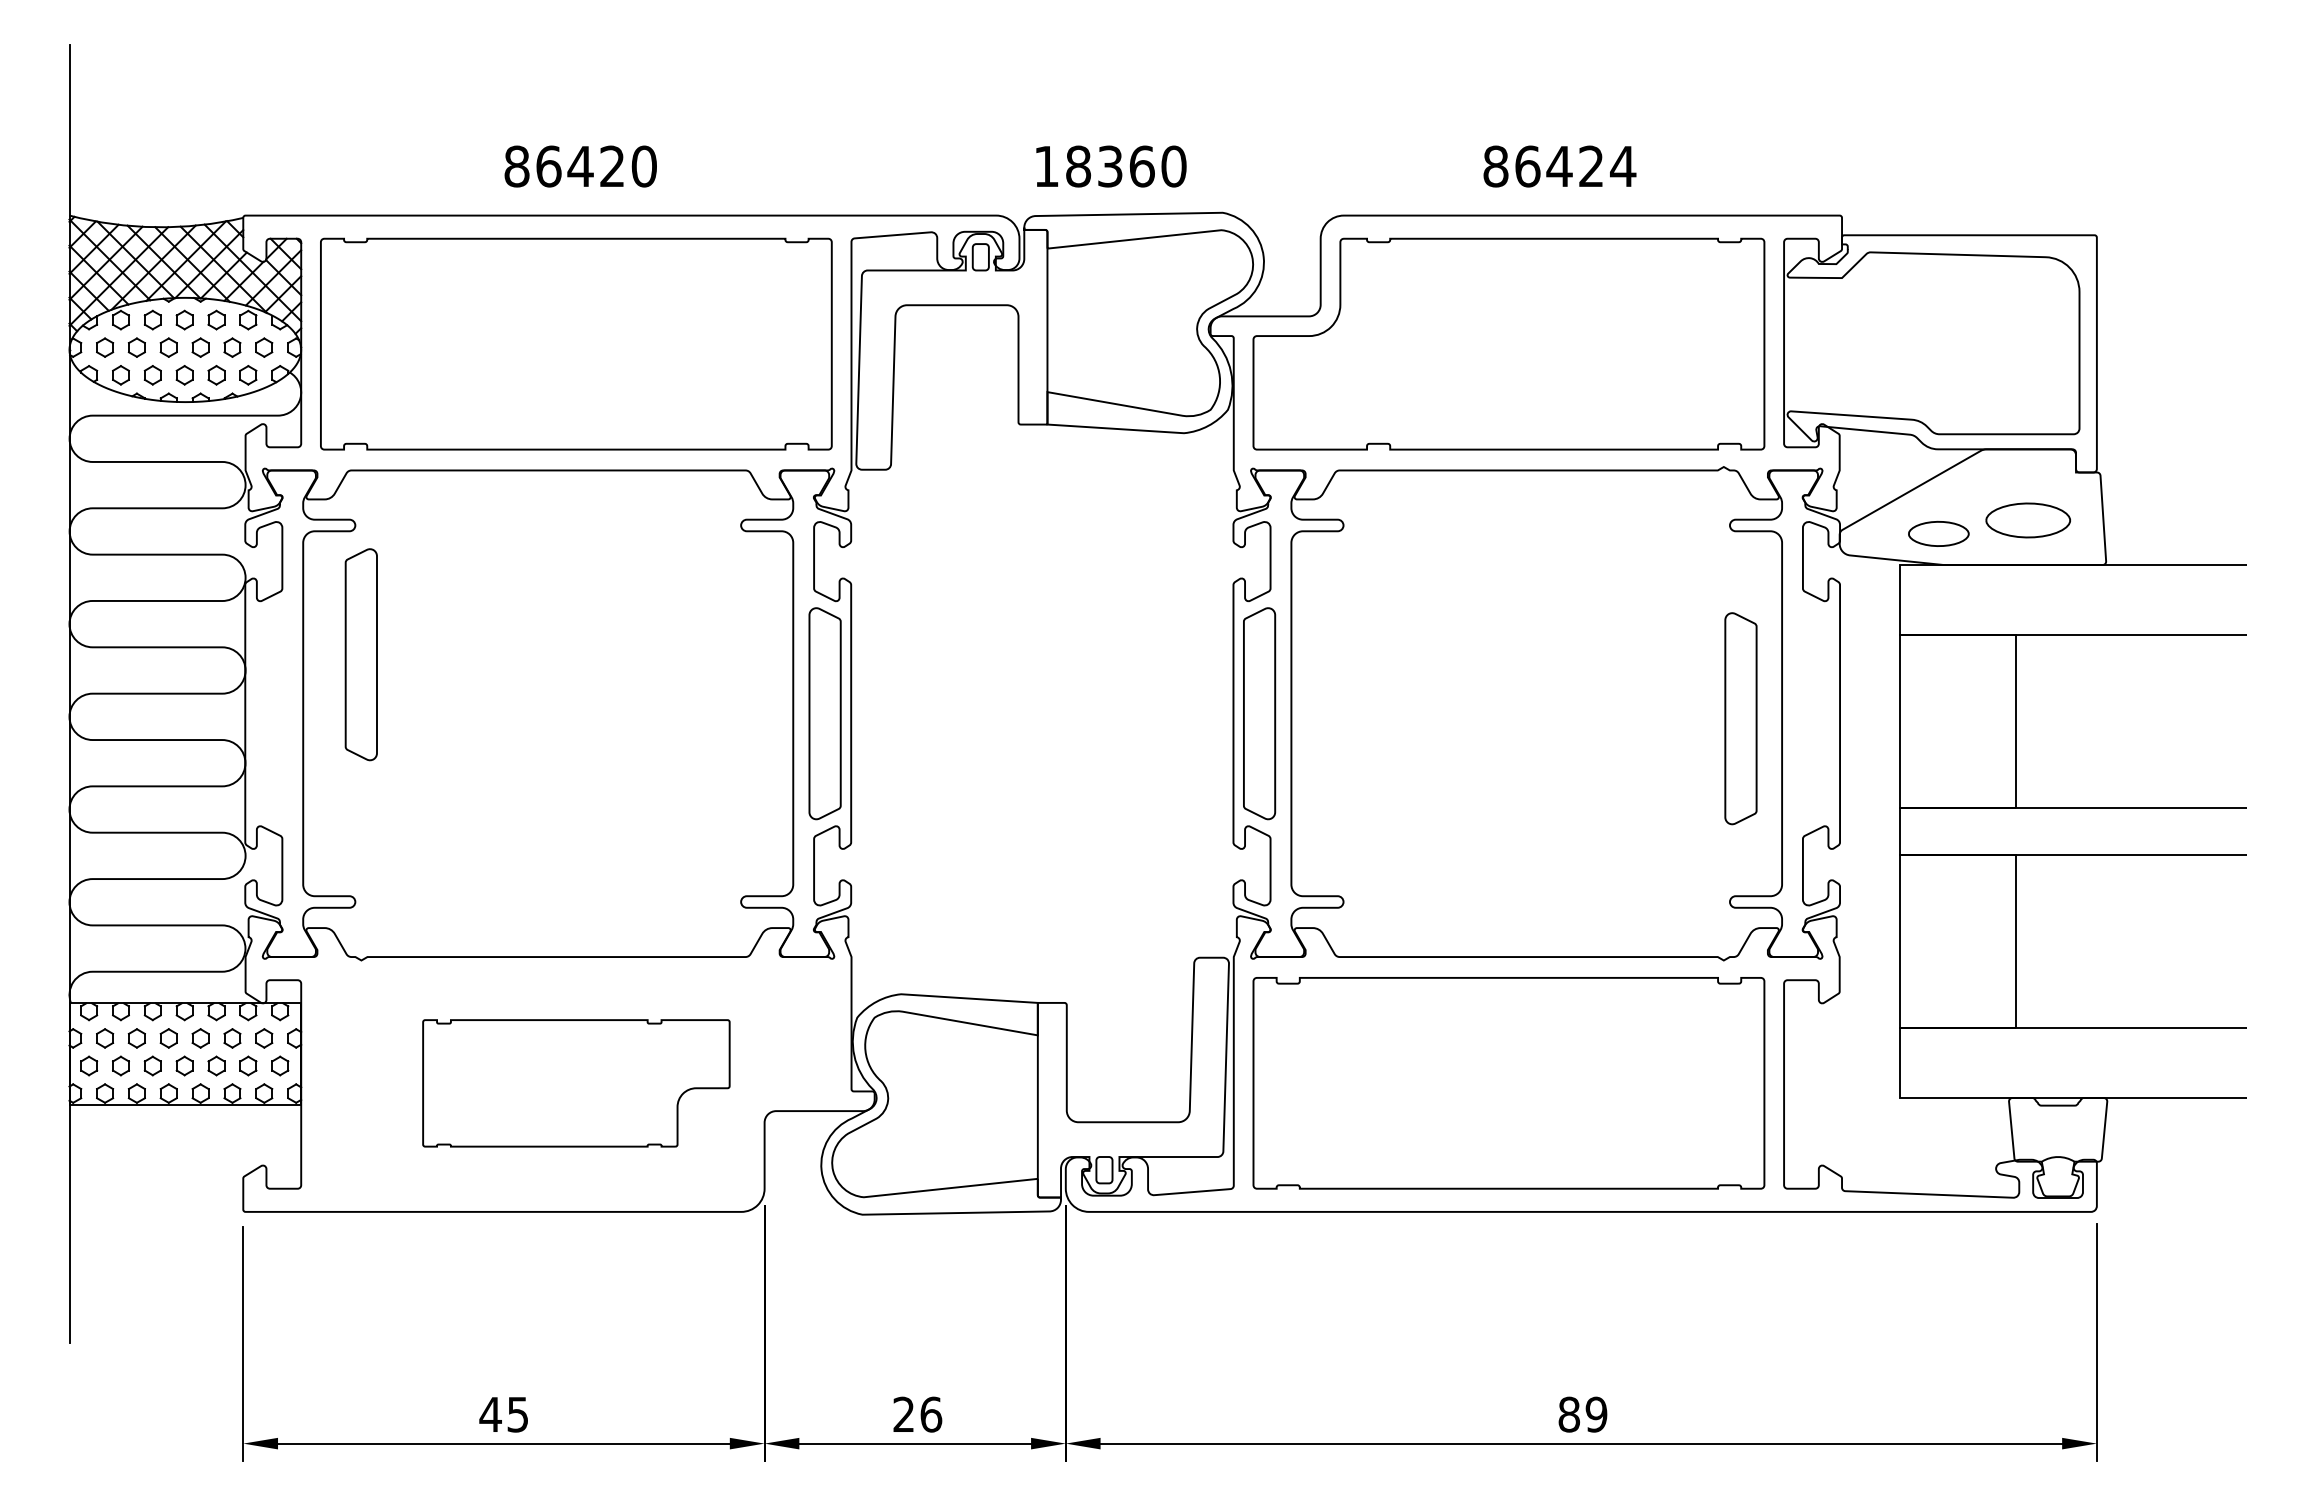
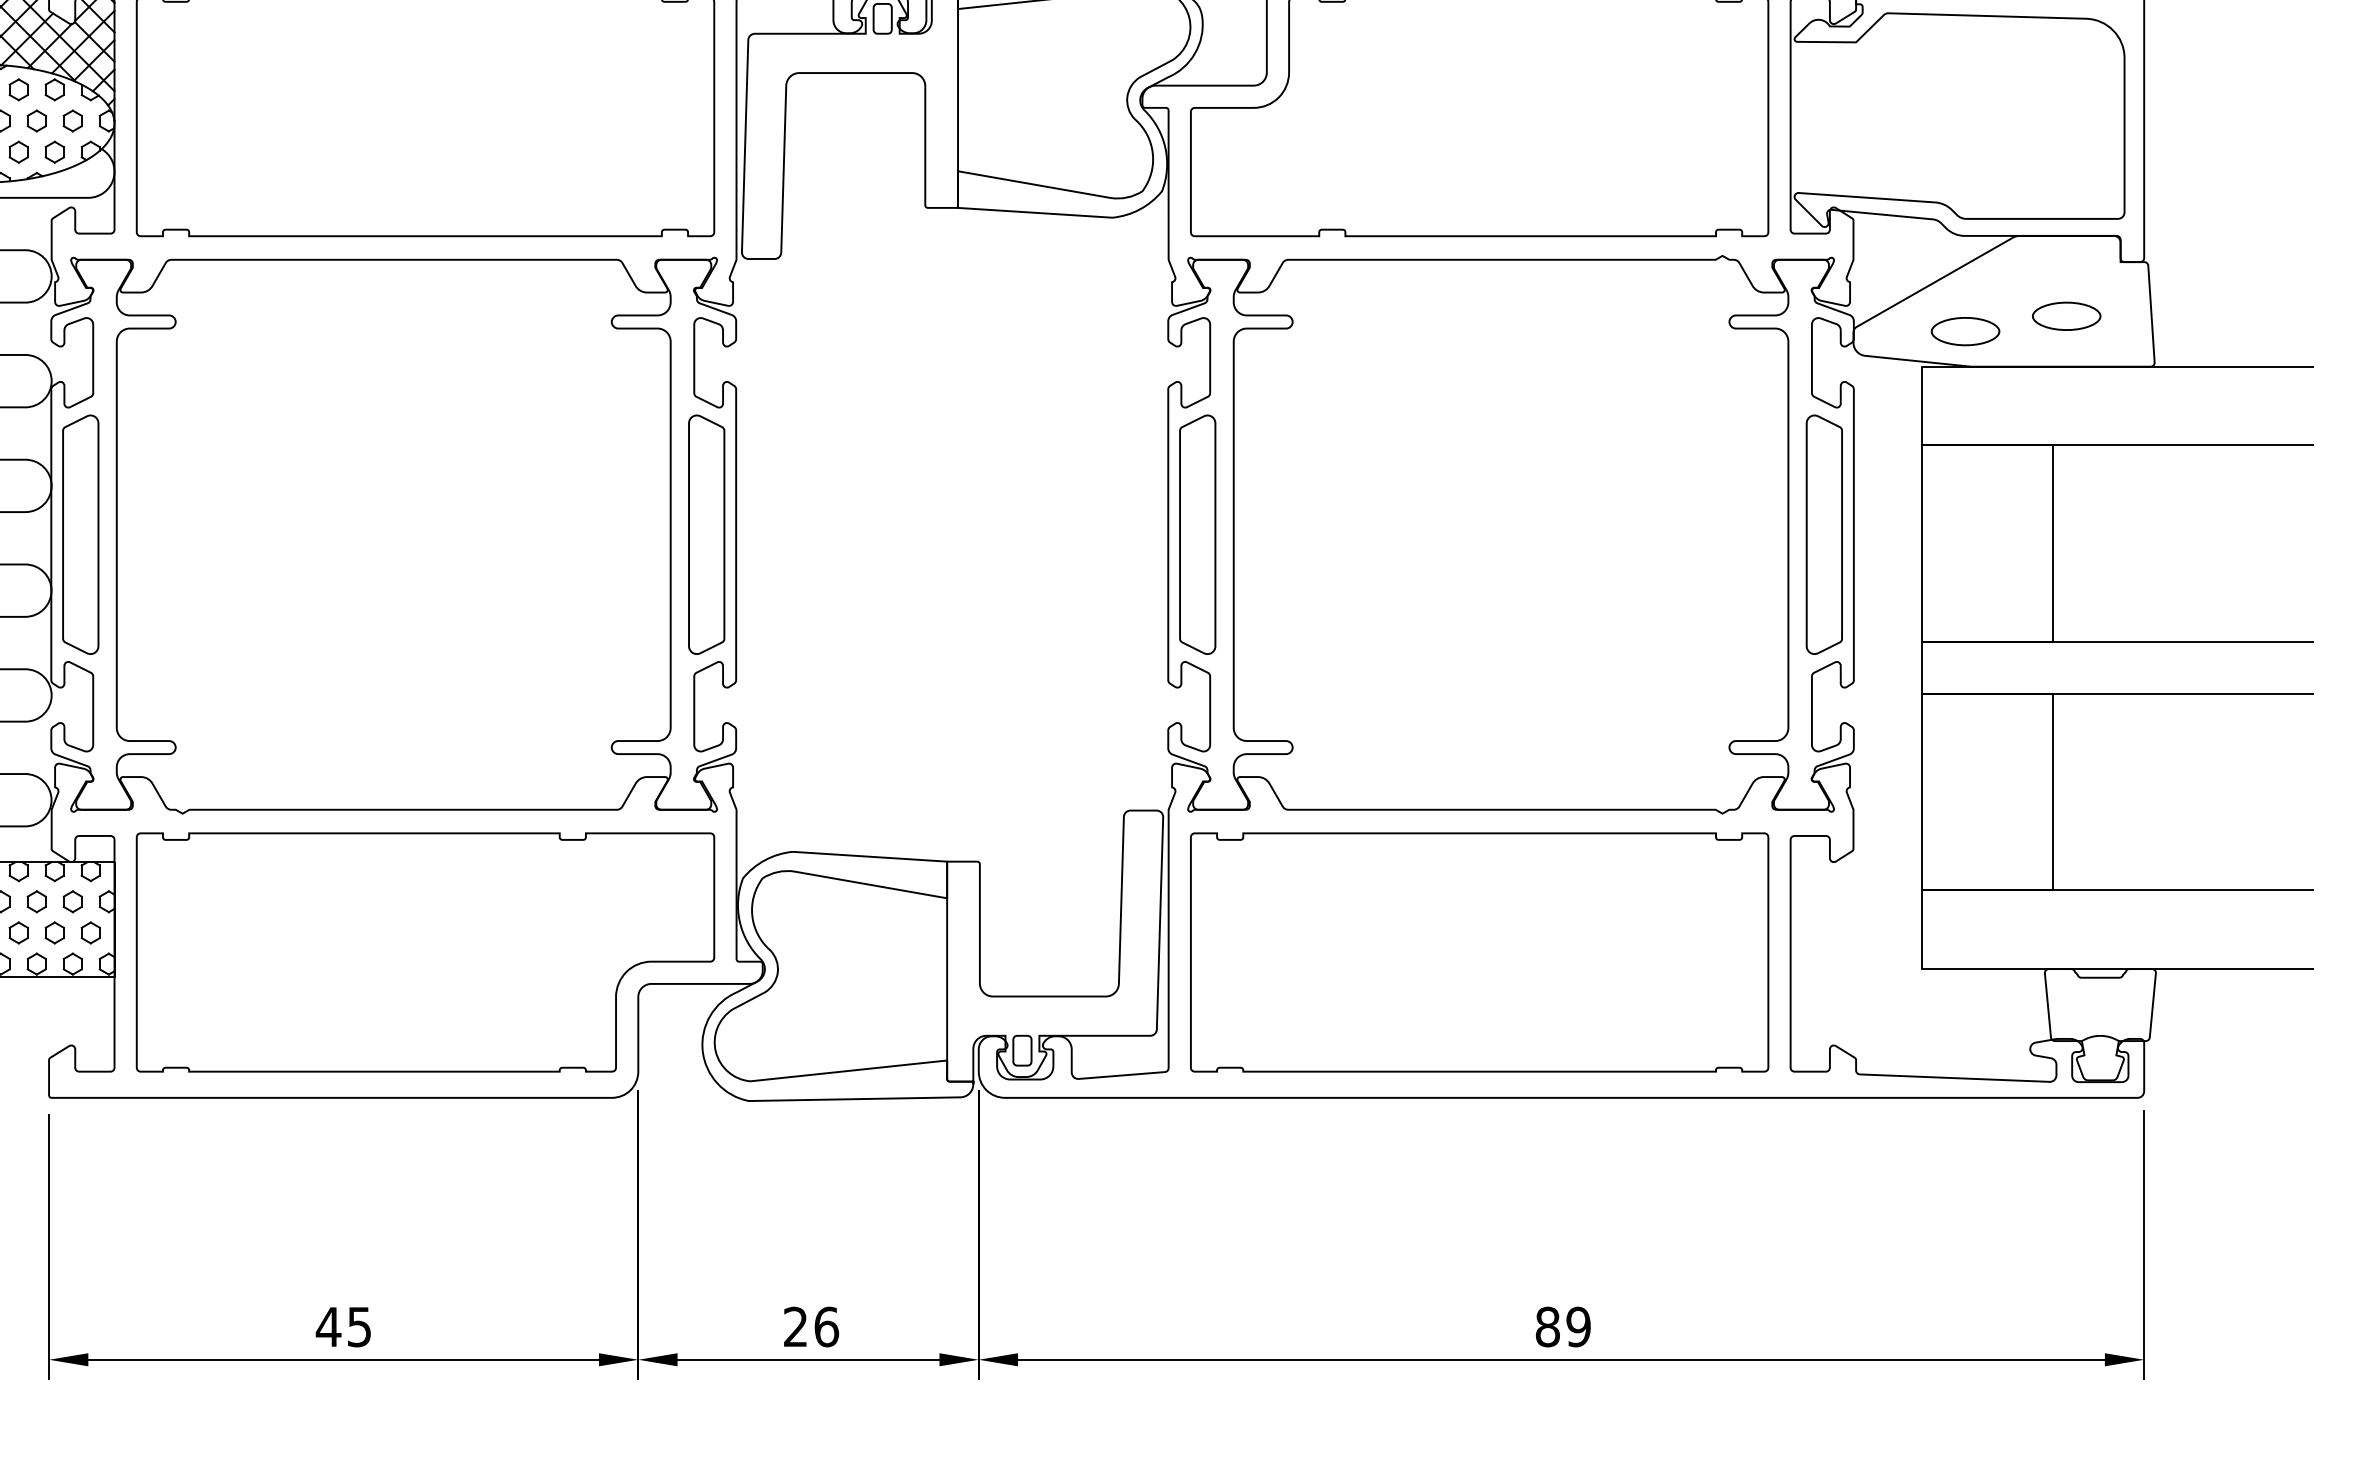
part: (2028, 520) -> (2066, 316), size x0.71
part: (360, 654) -> (79, 534), moved
part: (1740, 718) -> (1823, 534), moved
part: (576, 1083) -> (425, 952), size x1.67

